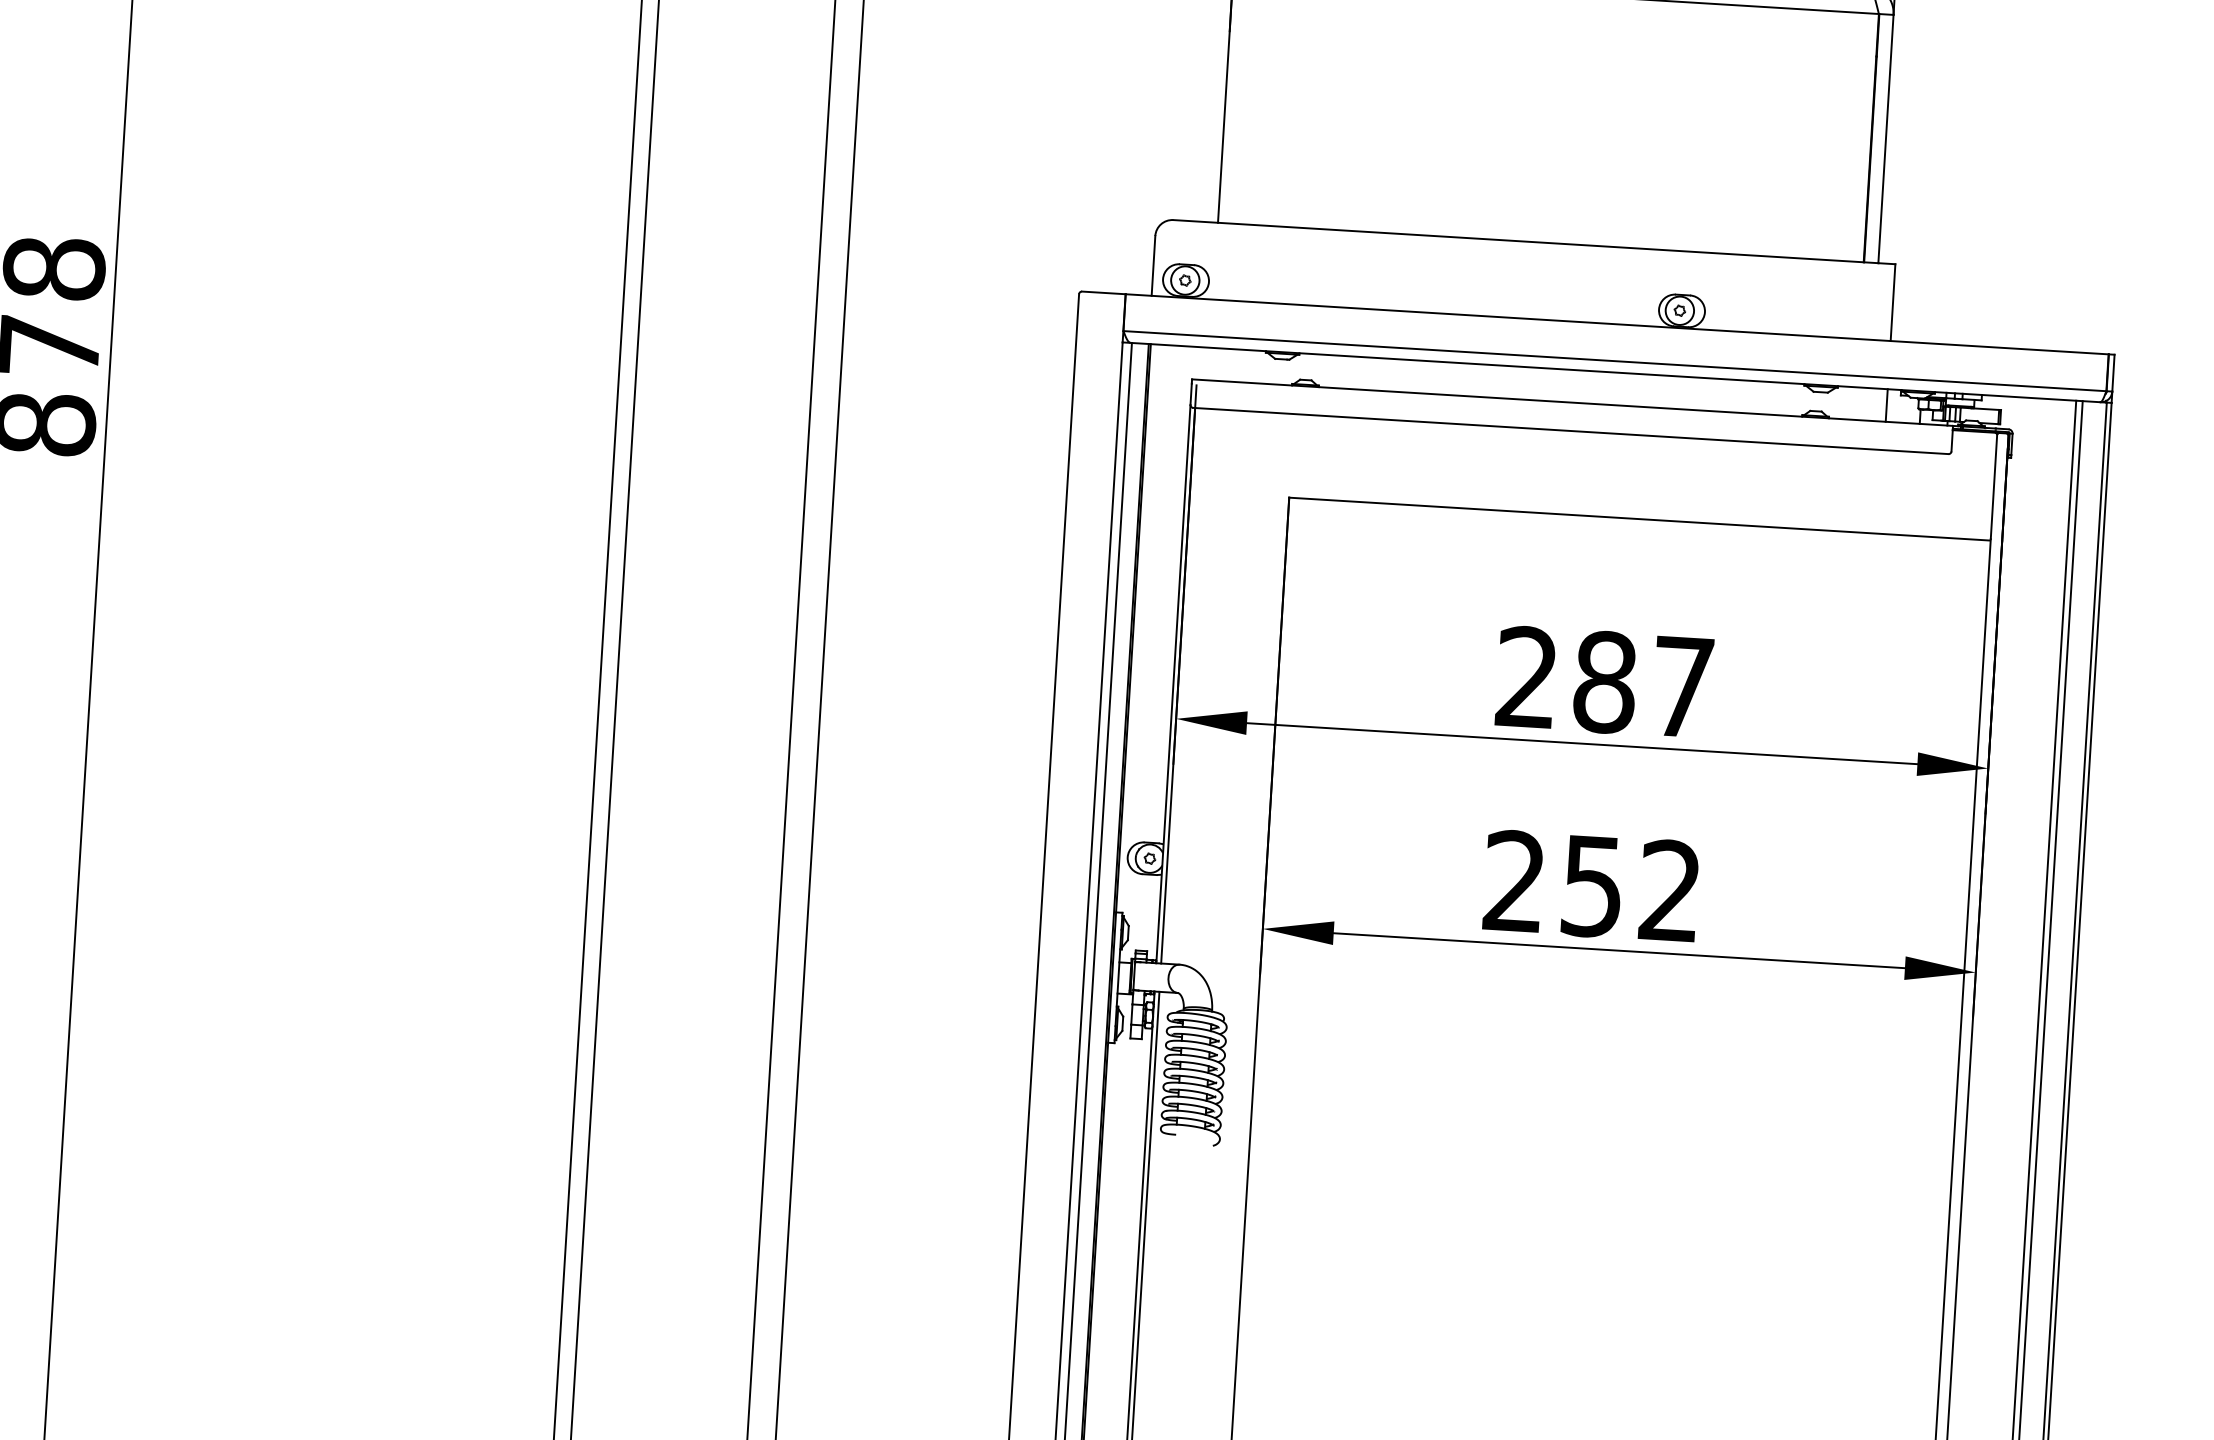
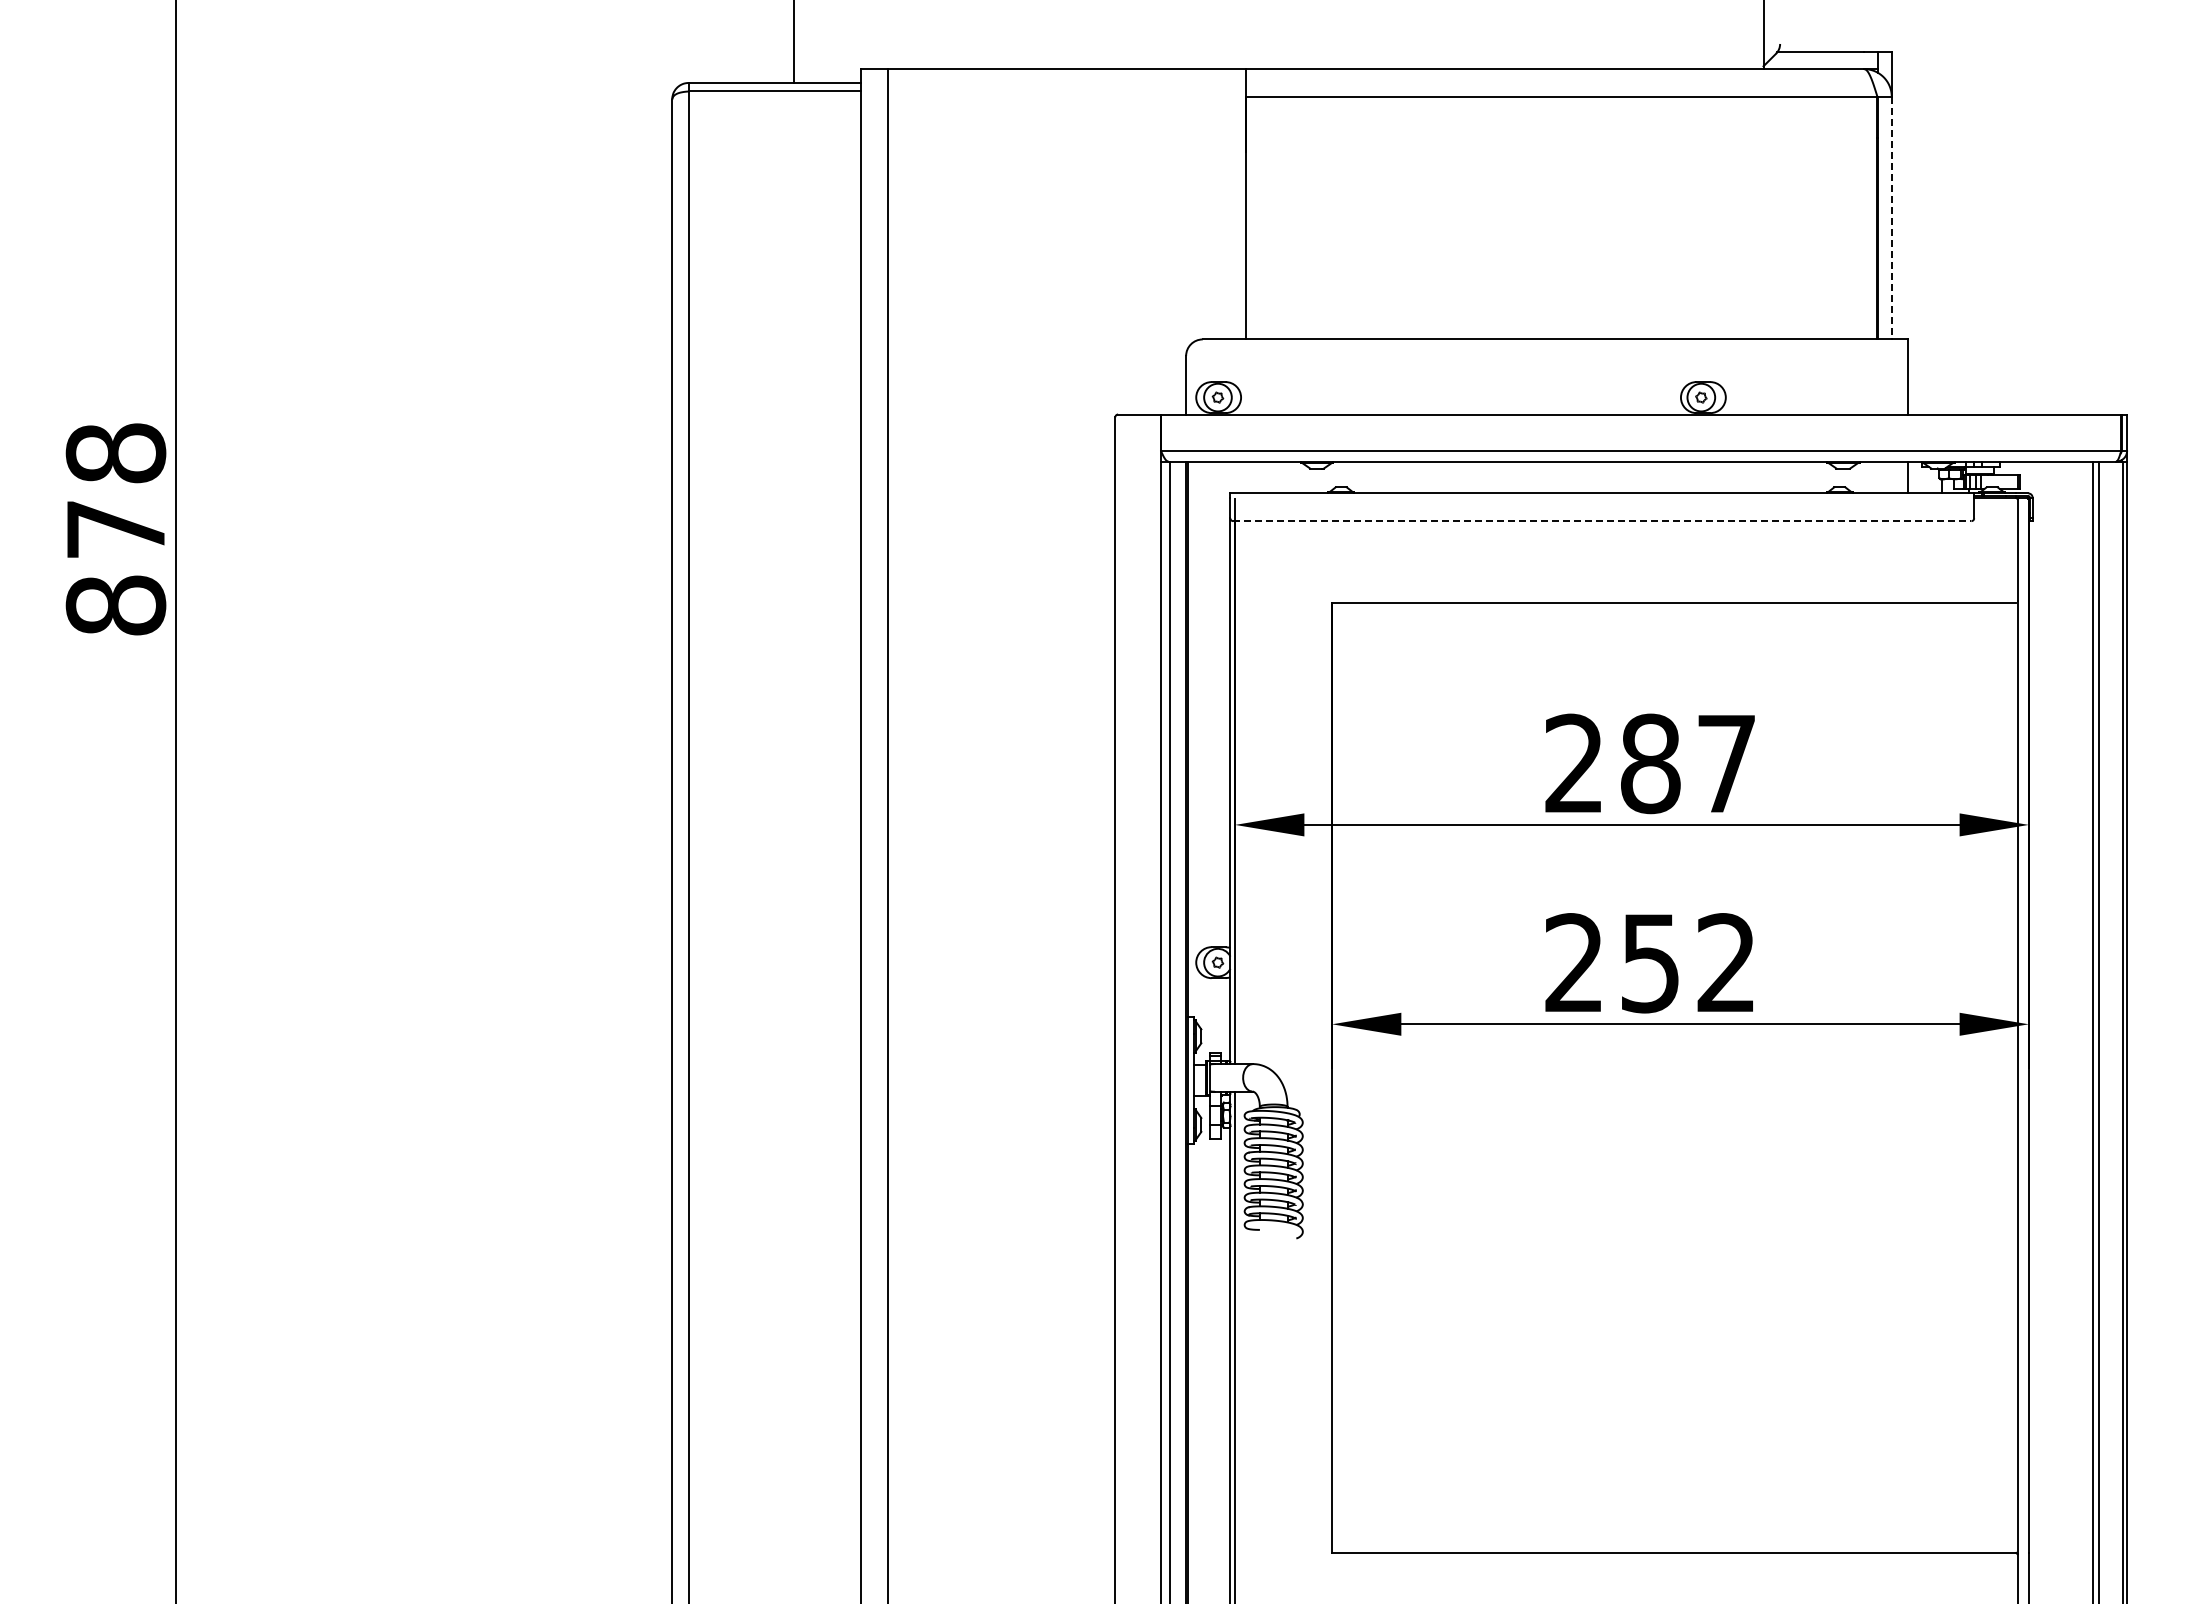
line: (1885, 139) -> (1891, 218), solid -> dashed
line: (1571, 431) -> (1602, 521), solid -> dashed

